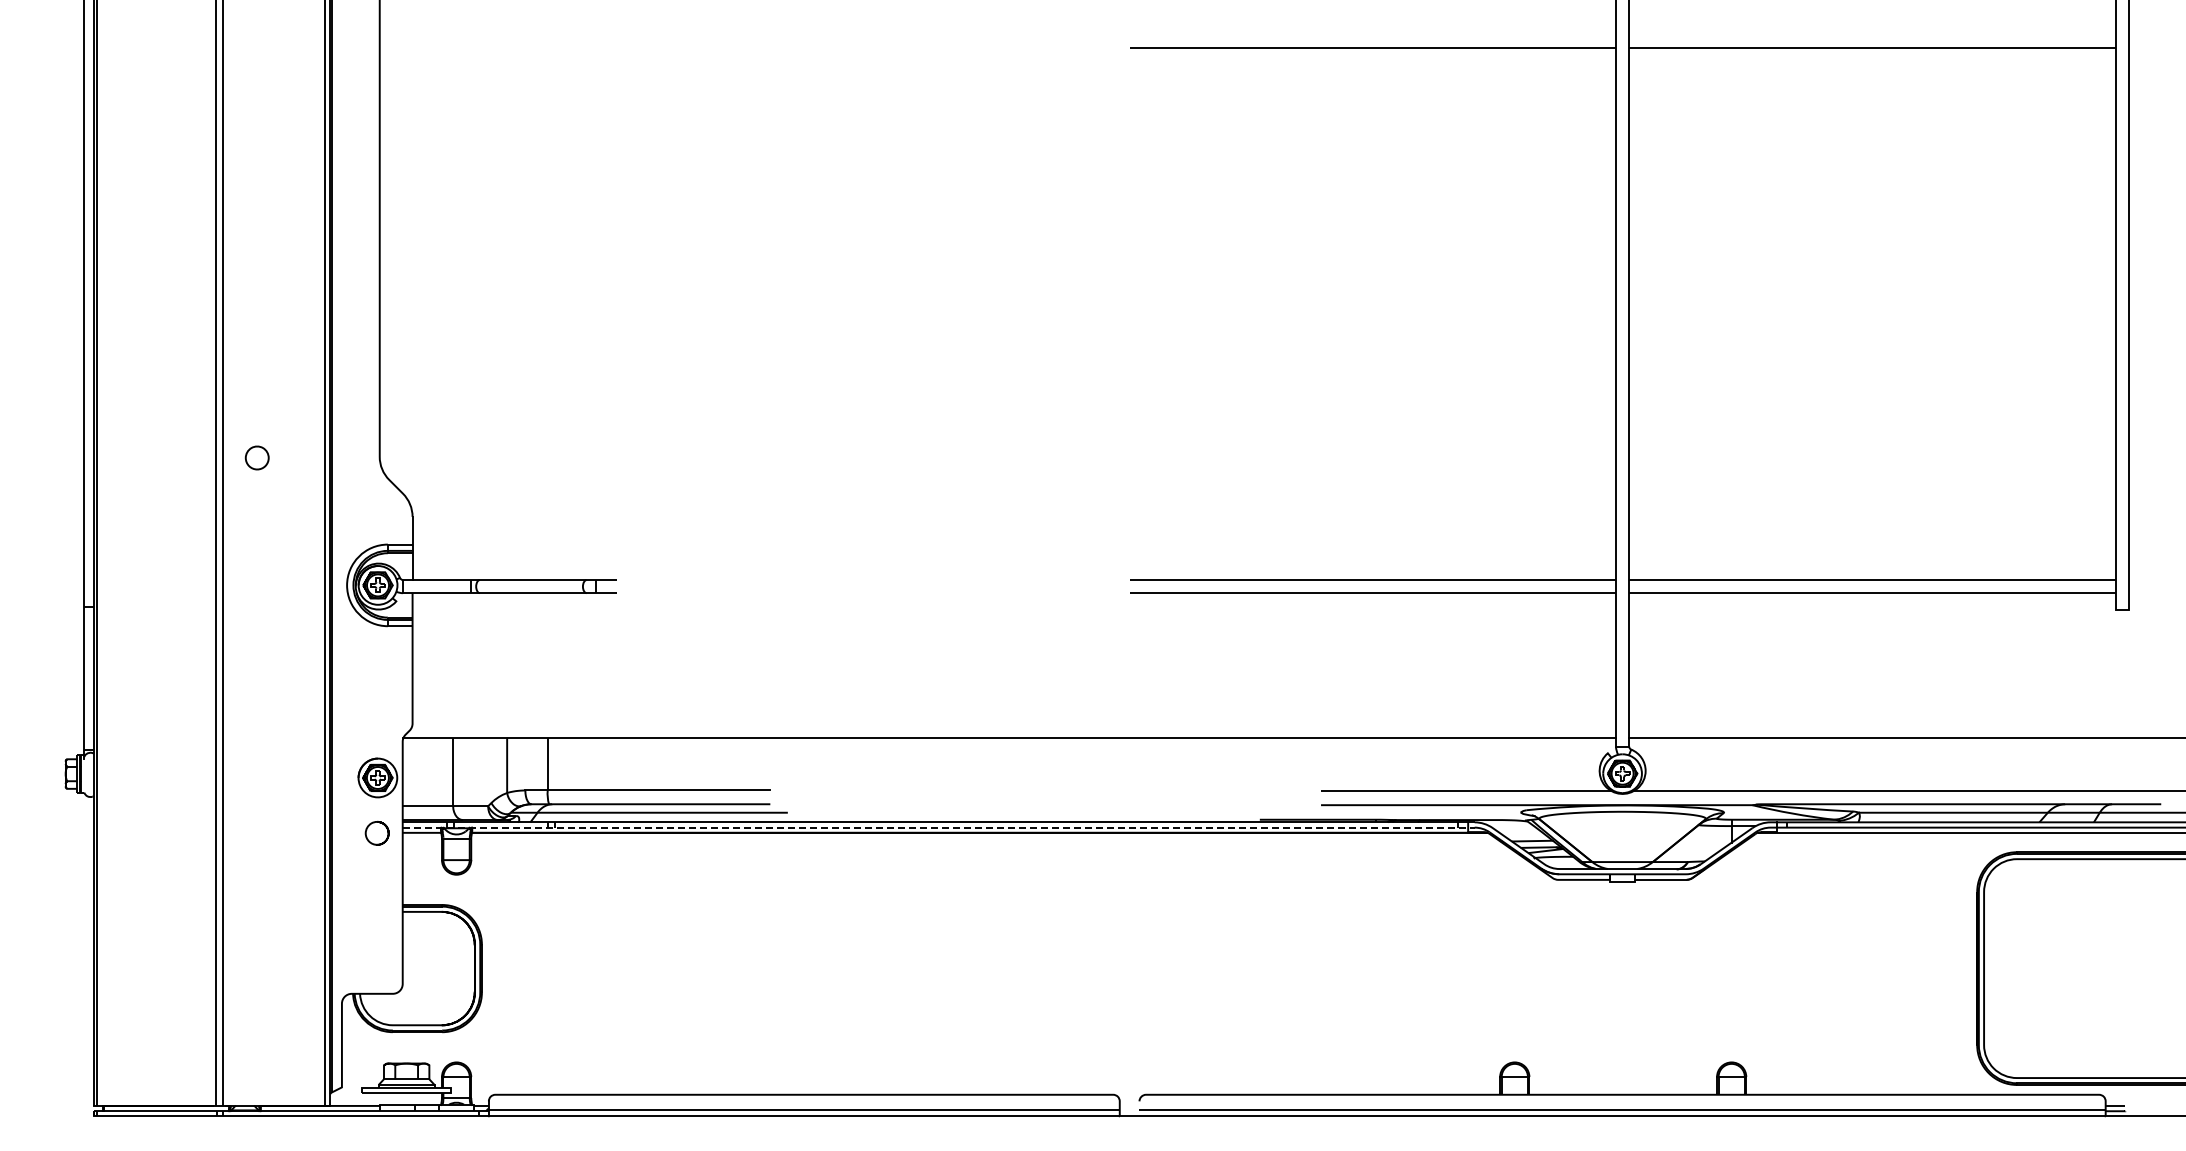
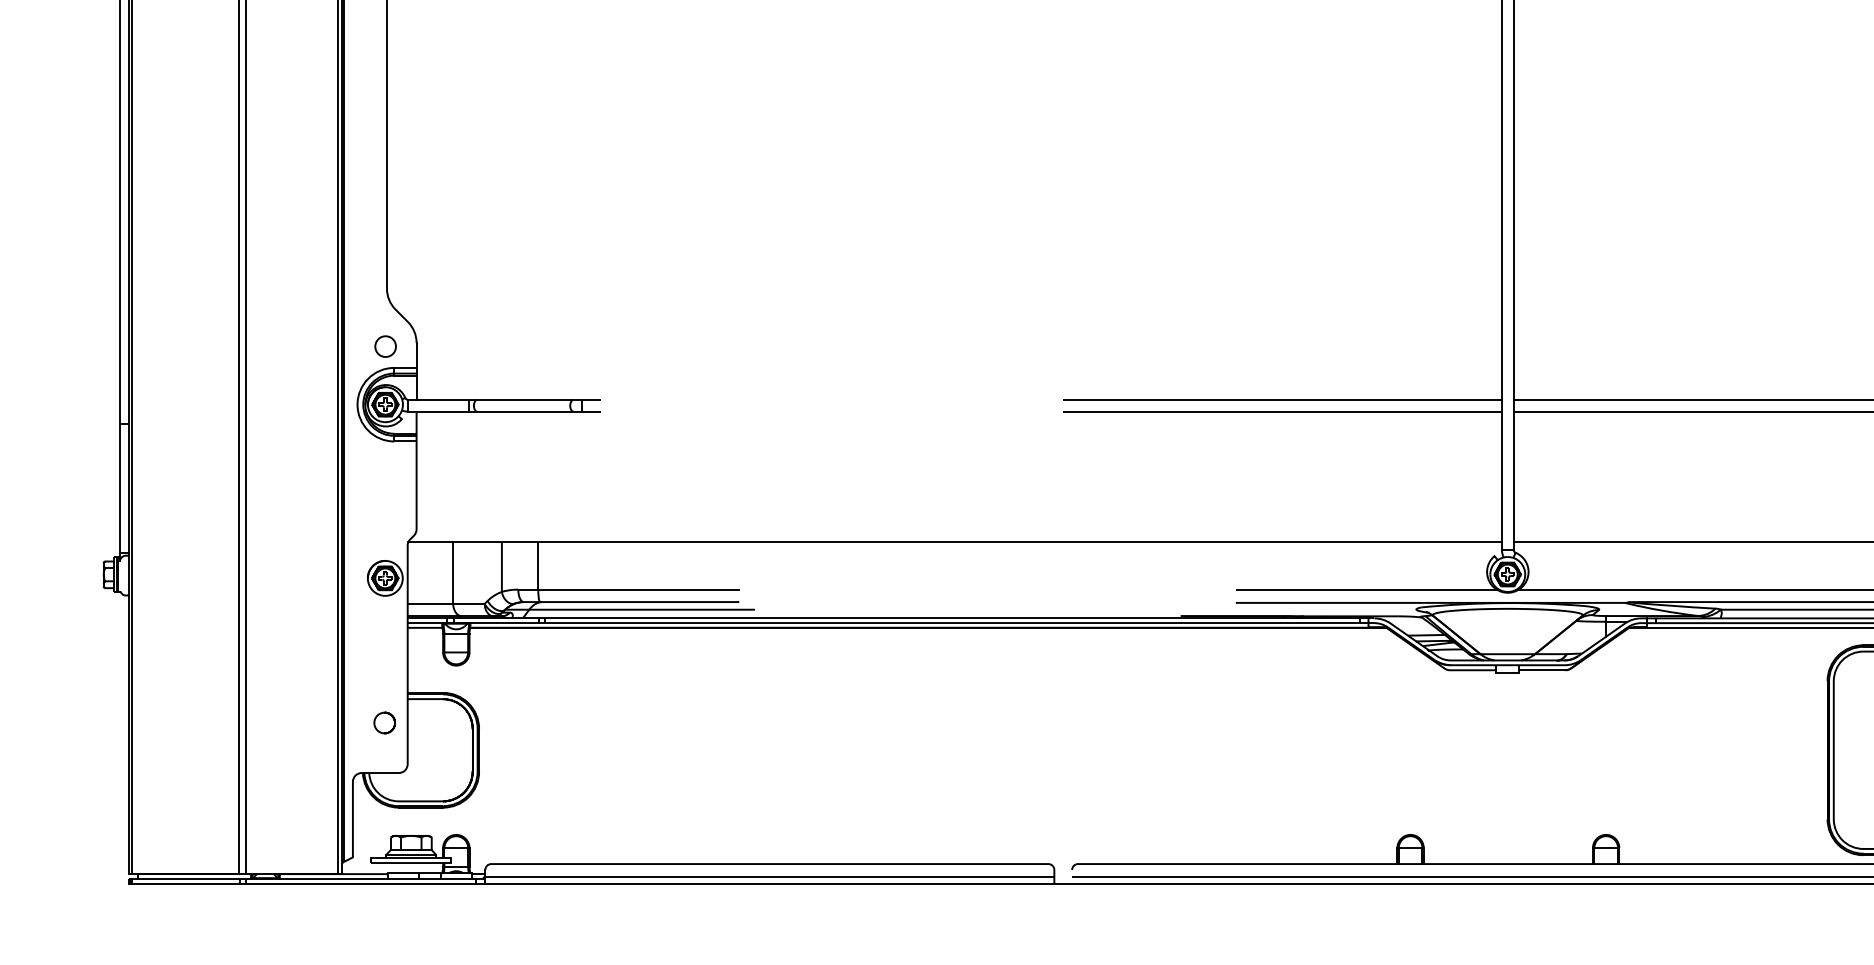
part: (256, 457) -> (384, 346), moved
curve: (374, 823) -> (382, 714), moved
line: (938, 827) -> (890, 623), dashed -> solid

